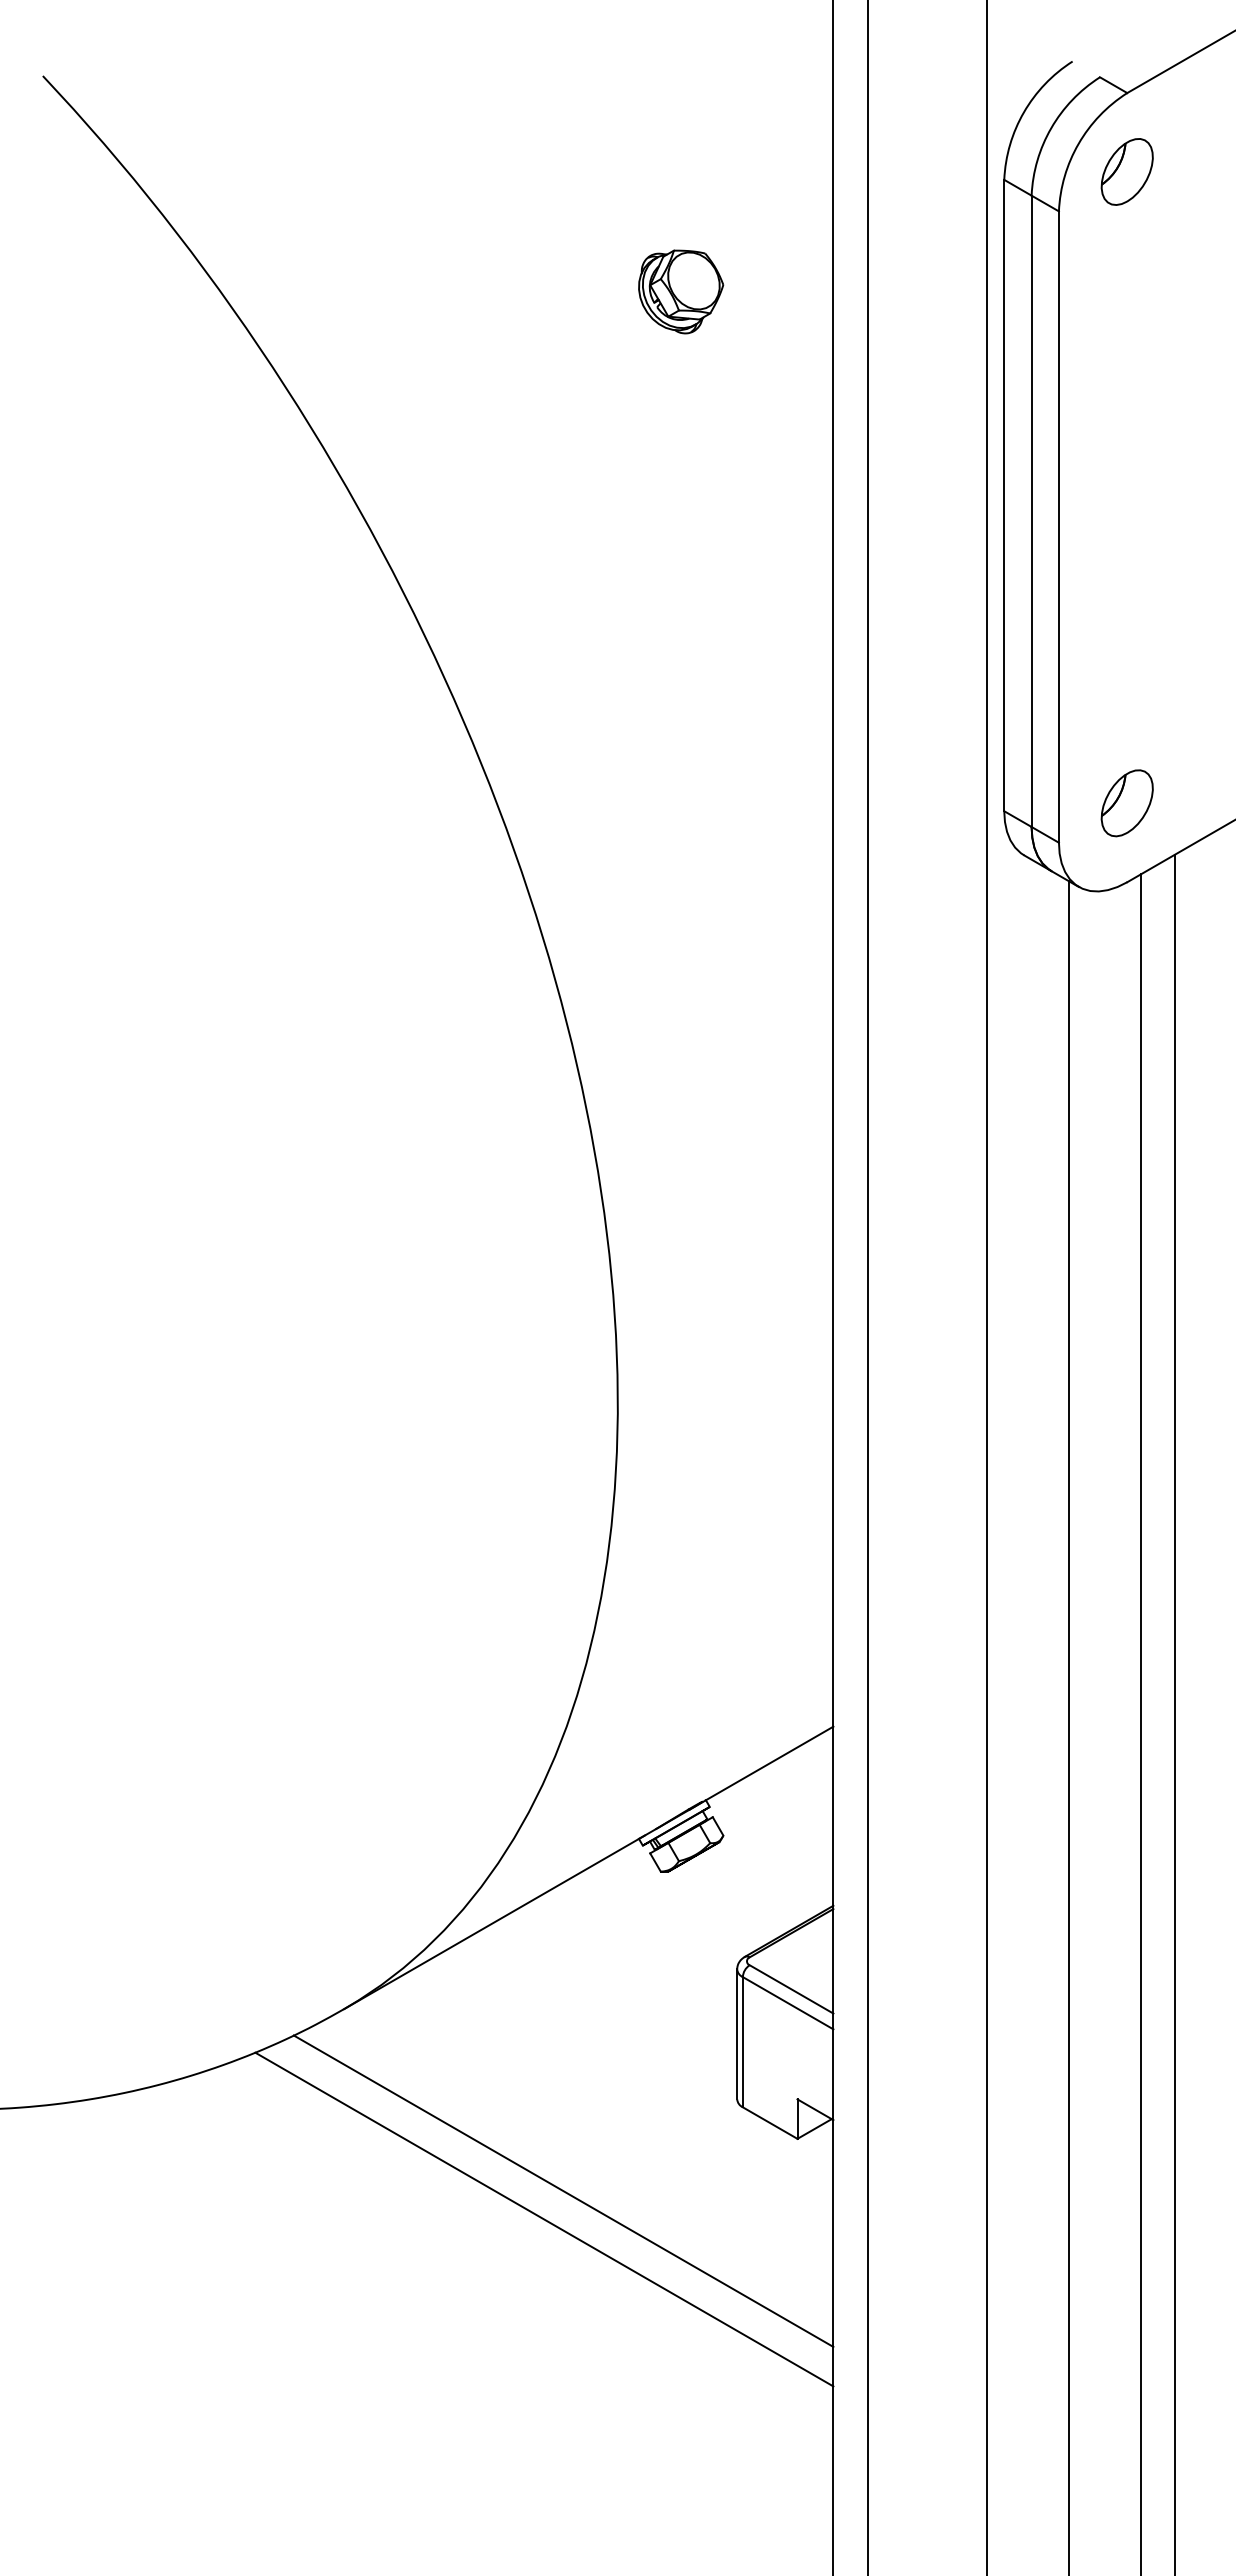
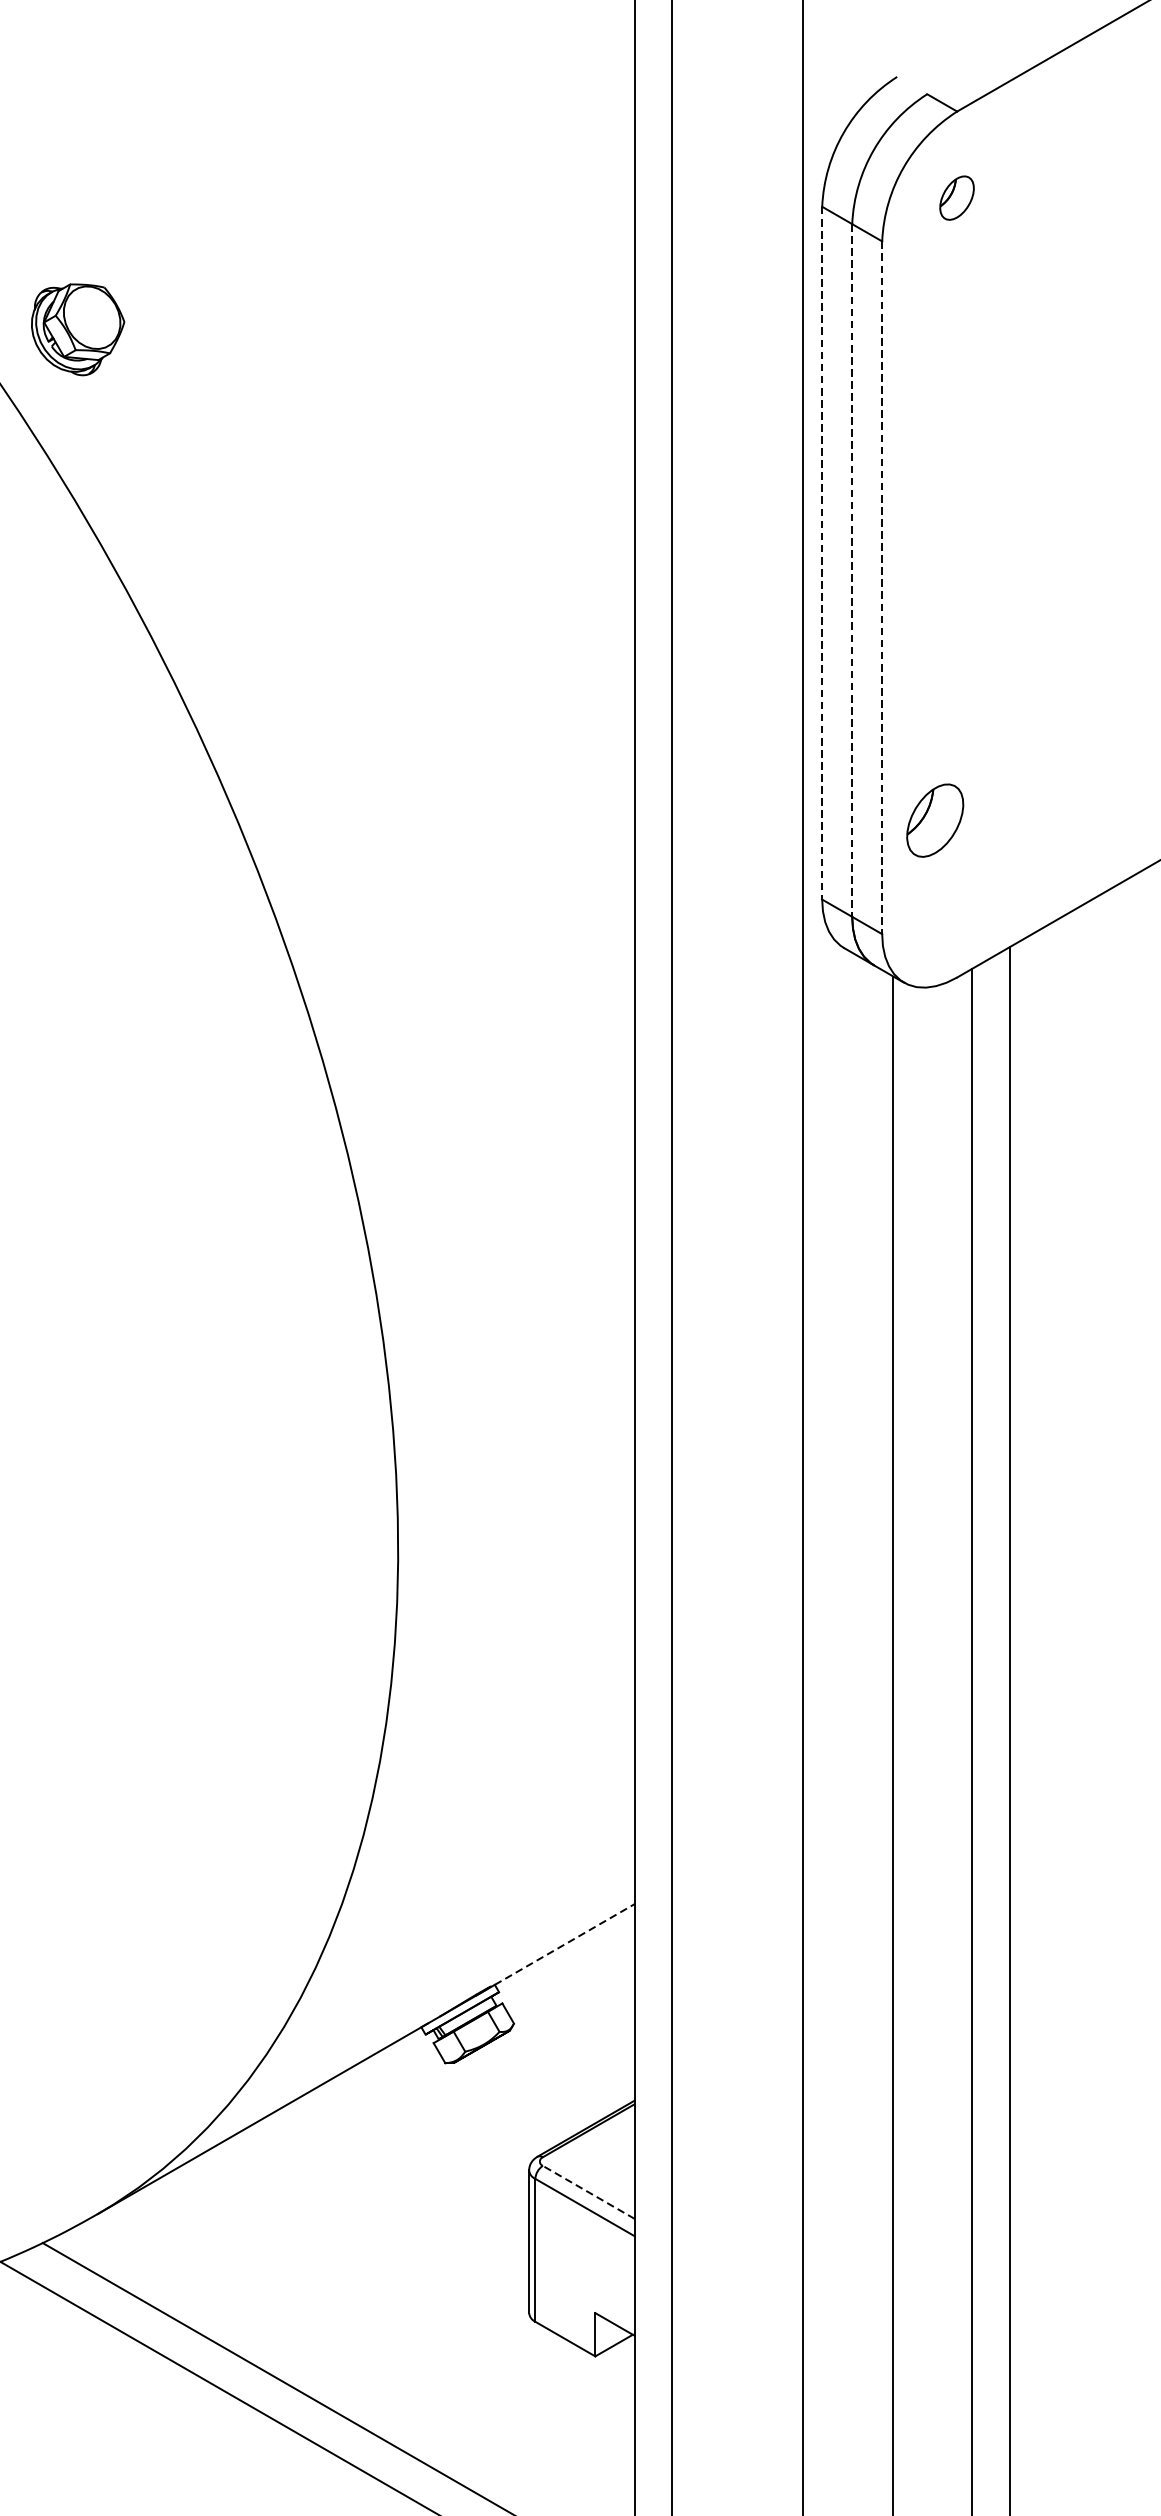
part: (1126, 171) -> (956, 197), size x0.6
part: (681, 291) -> (78, 329), moved
line: (1004, 495) -> (822, 553), solid -> dashed
line: (1031, 511) -> (852, 570), solid -> dashed
line: (1058, 527) -> (881, 588), solid -> dashed
part: (1126, 803) -> (934, 820), moved
line: (769, 1763) -> (564, 1944), solid -> dashed
line: (791, 1989) -> (588, 2192), solid -> dashed

